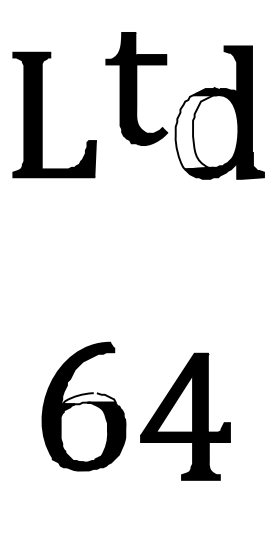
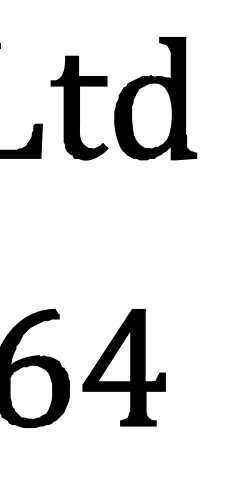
part: (136, 88) -> (79, 107), moved
fill: (195, 132) -> (133, 116), added
fill: (88, 398) -> (35, 361), added
part: (185, 416) -> (124, 367), moved

